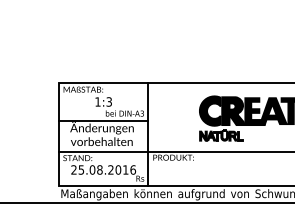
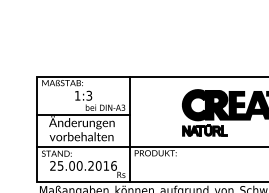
text: (99, 169) -> (79, 165), 25.08.2016 -> 25.00.2016

